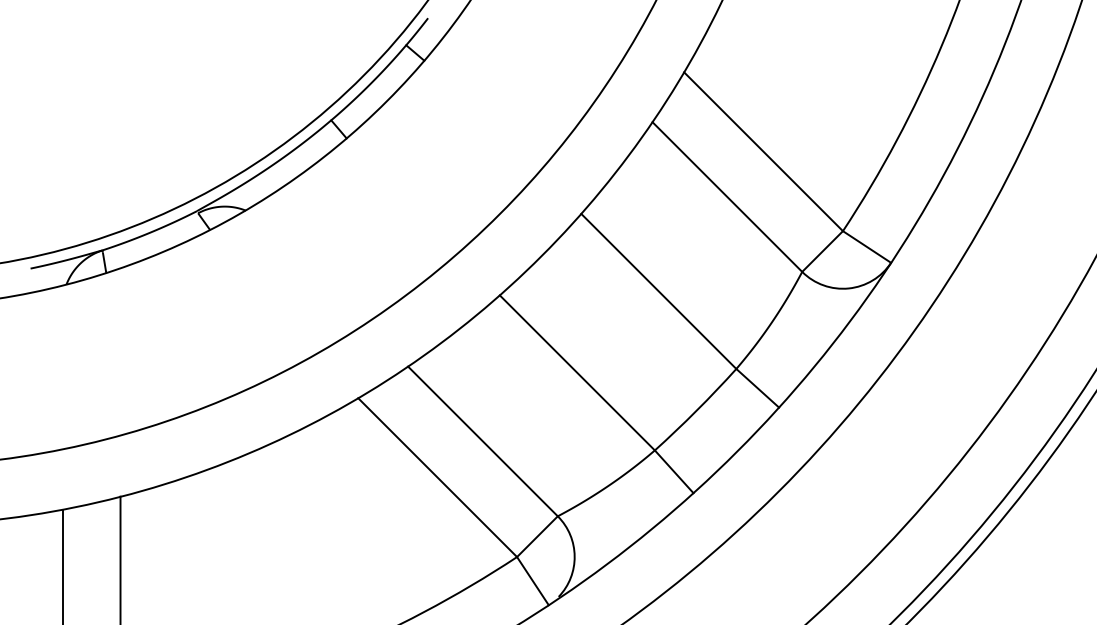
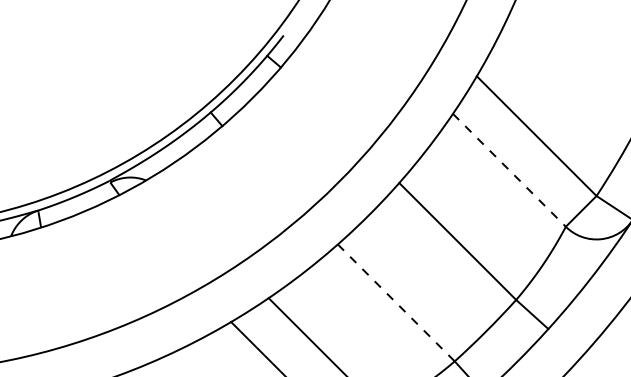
line: (727, 197) -> (509, 170), solid -> dashed
line: (577, 372) -> (396, 302), solid -> dashed

